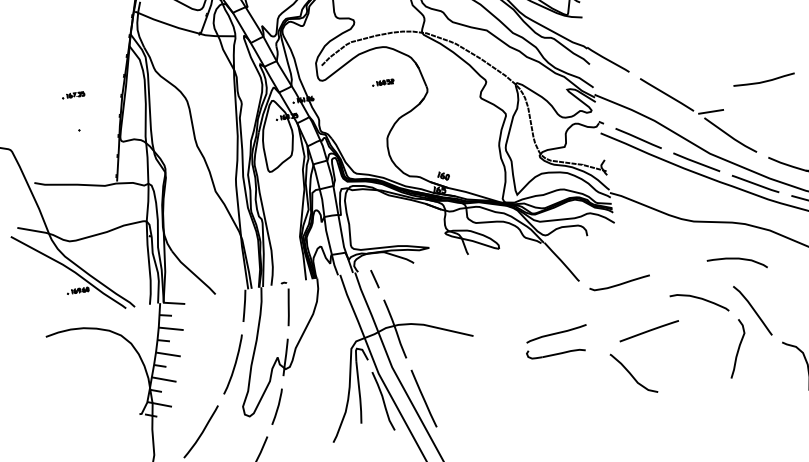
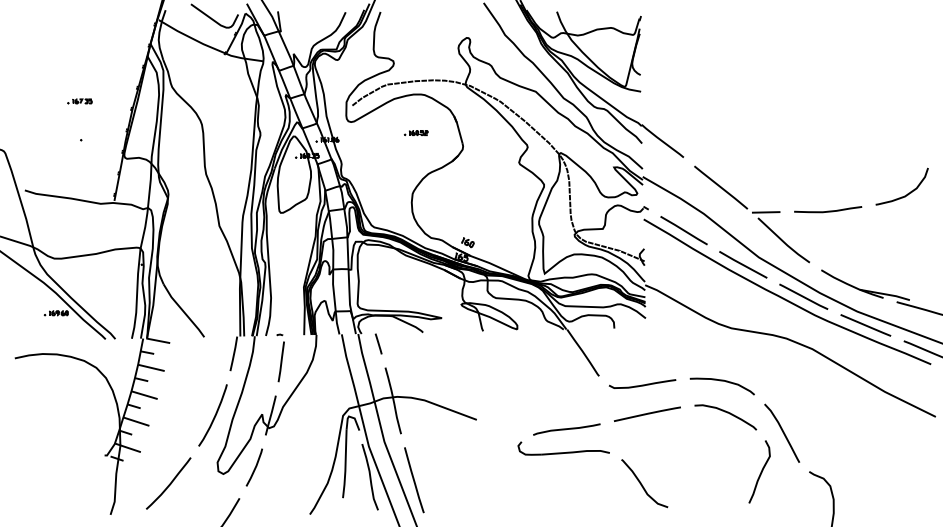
curve: (764, 80) -> (828, 210), moved
curve: (735, 259) -> (721, 381), moved
line: (649, 330) -> (647, 413), moved
part: (555, 351) -> (563, 448), size x1.43

